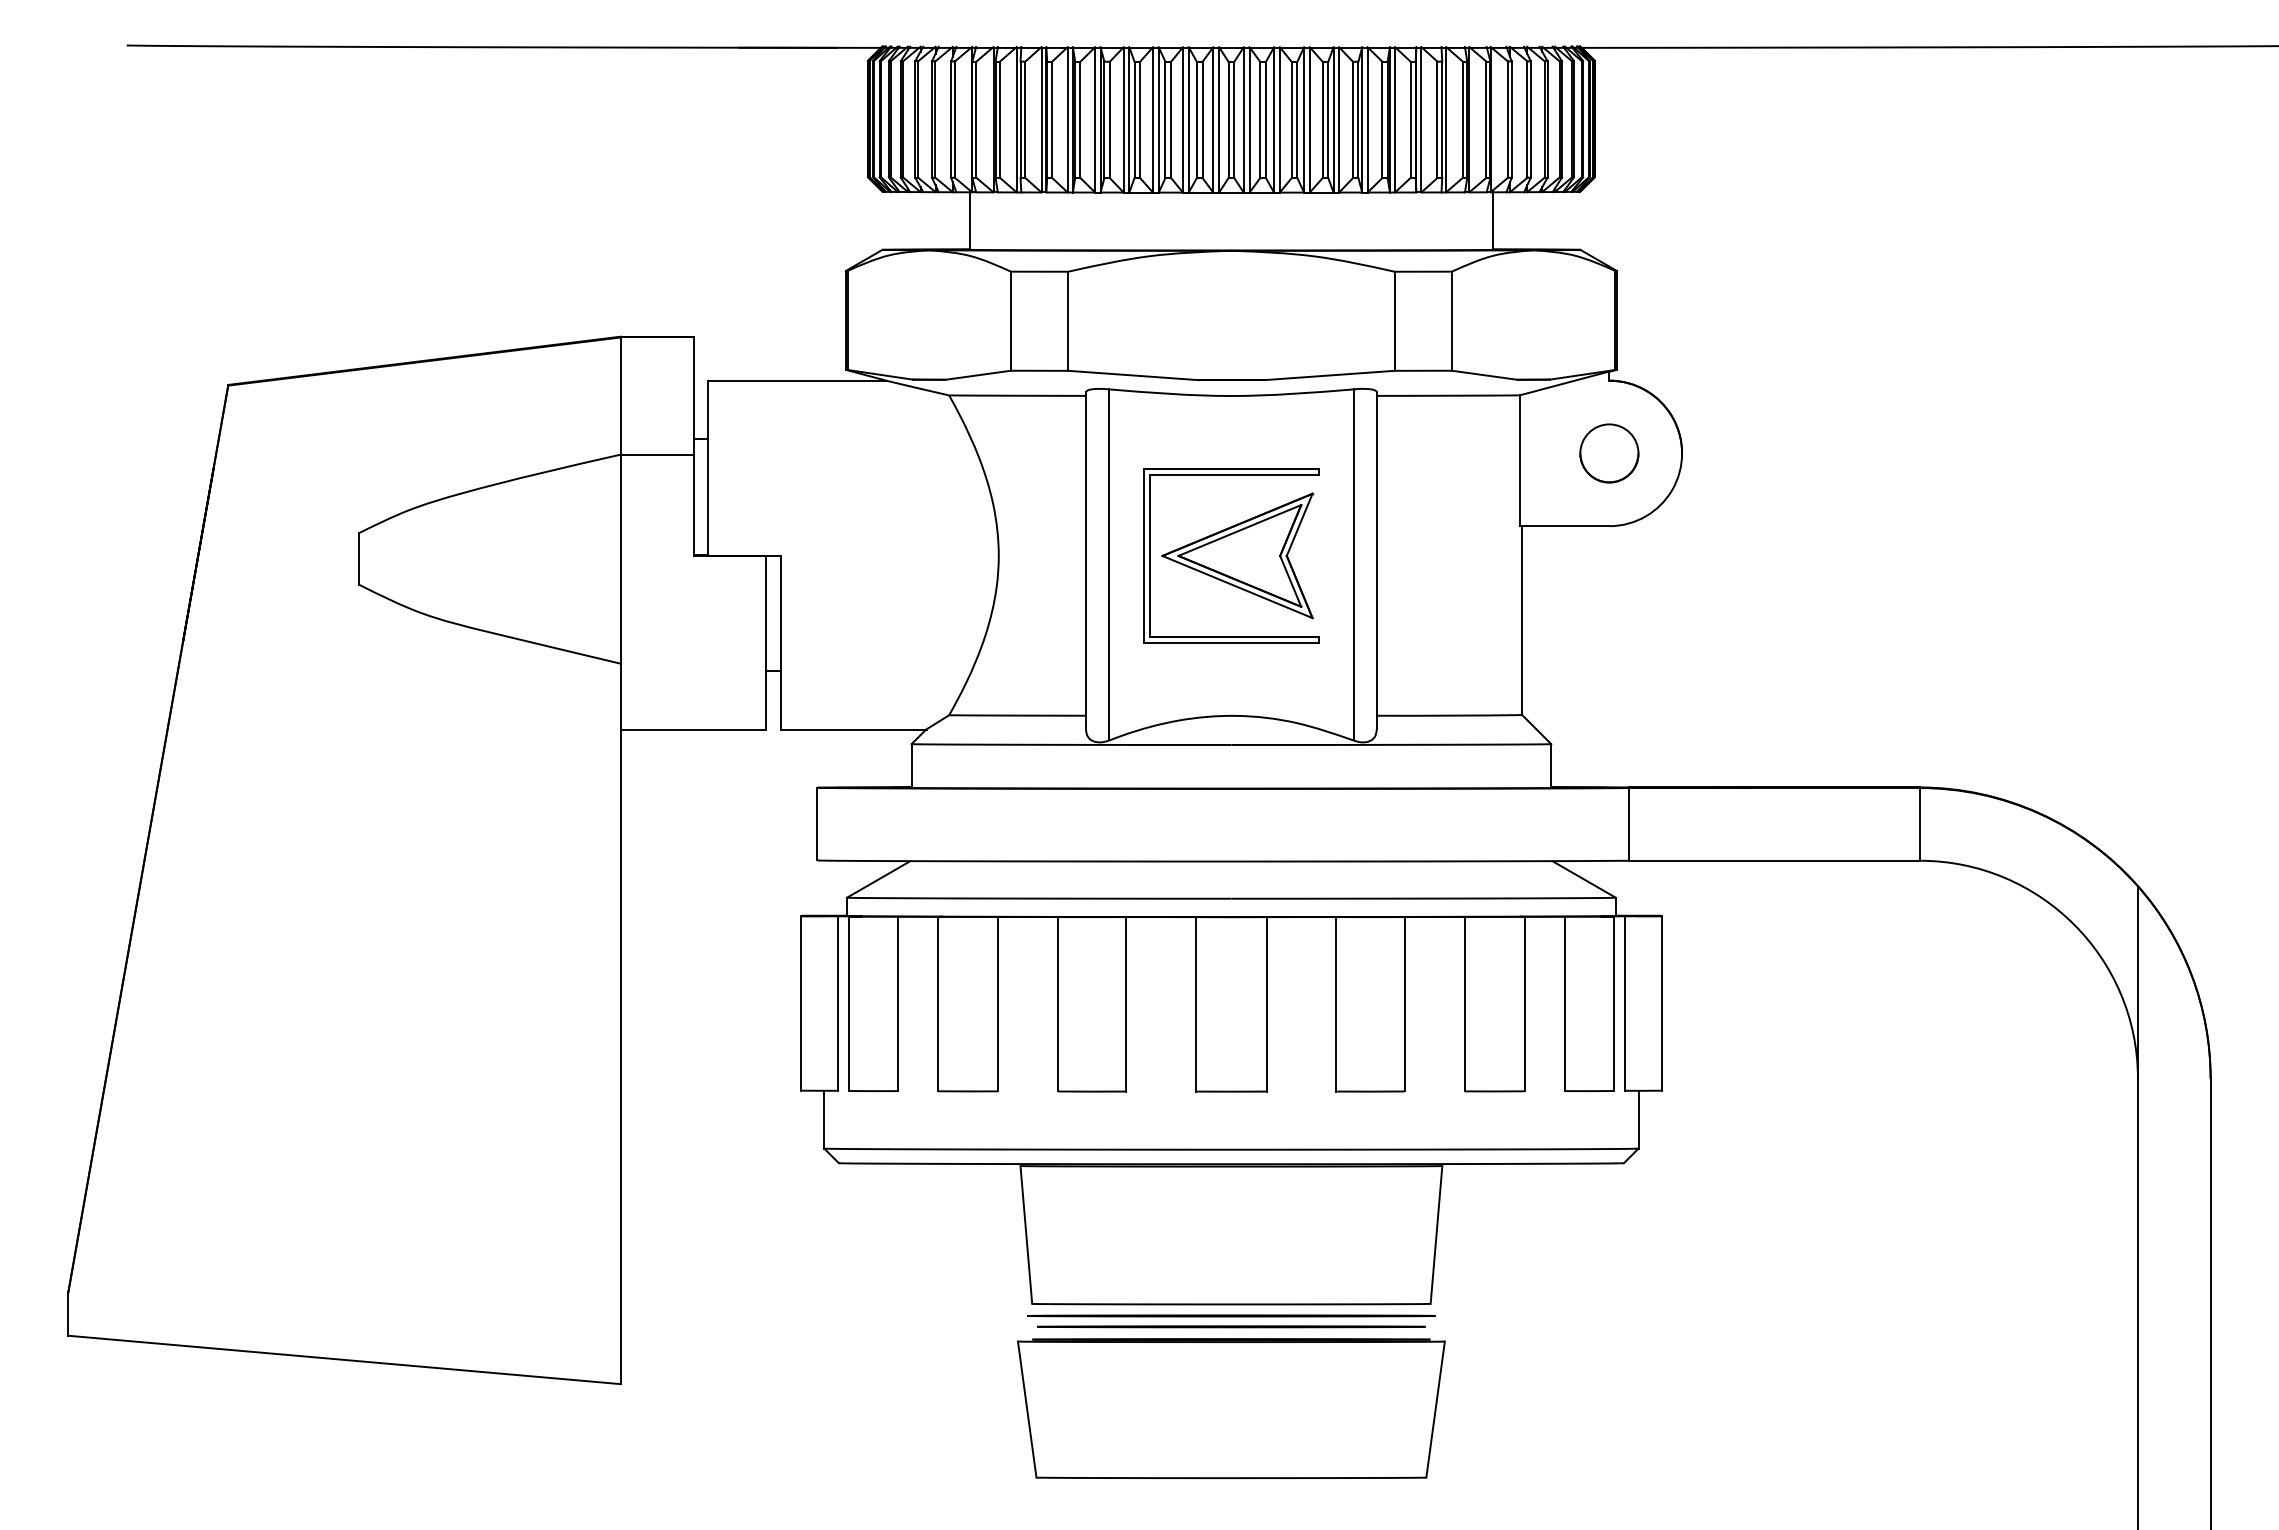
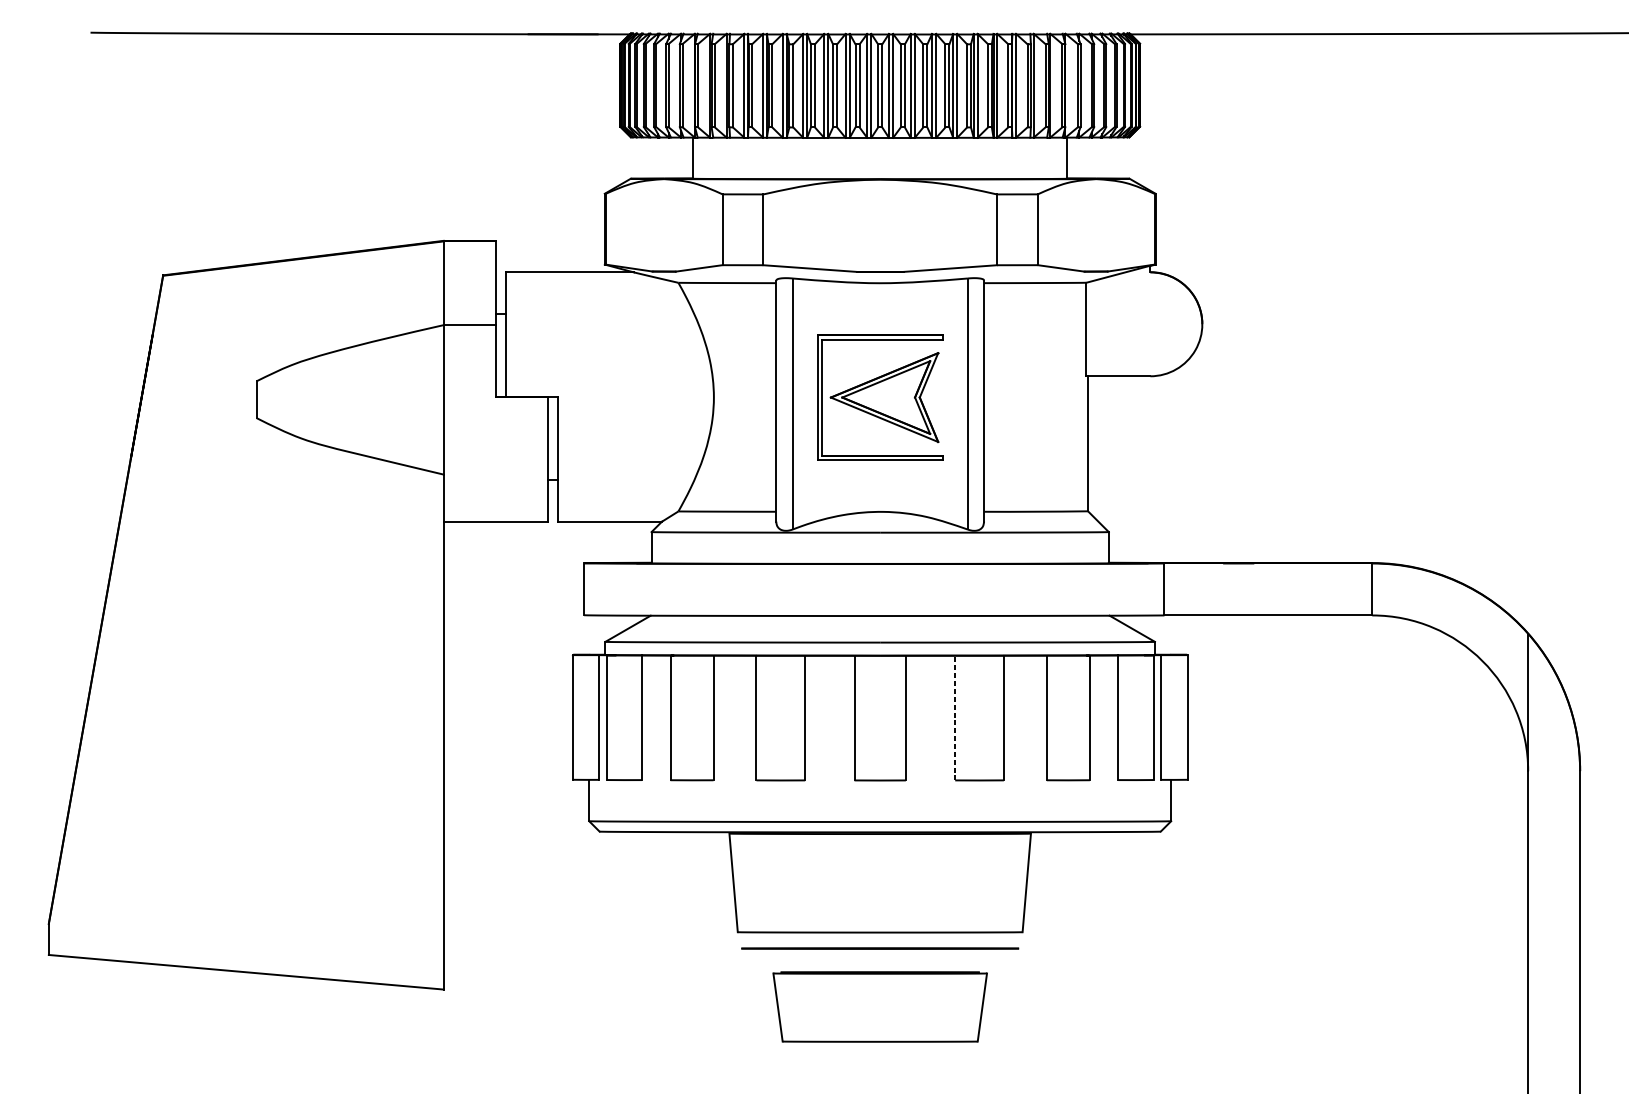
circle: (1609, 453) -> (1150, 324), removed
line: (1336, 1003) -> (955, 717), solid -> dashed
line: (1231, 1315) -> (880, 940), removed
part: (1231, 1408) -> (880, 1006), size x0.7

